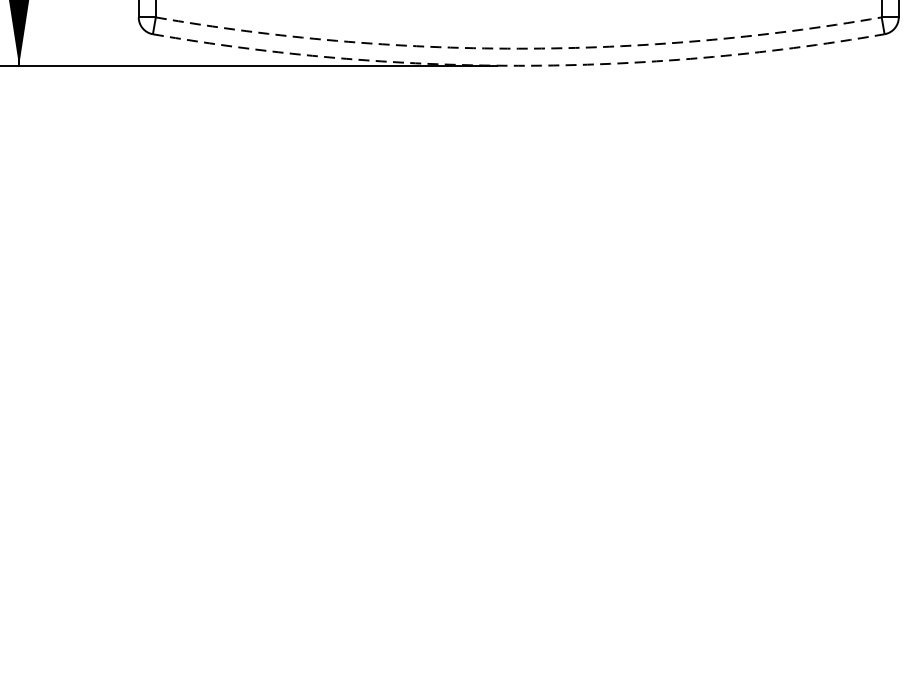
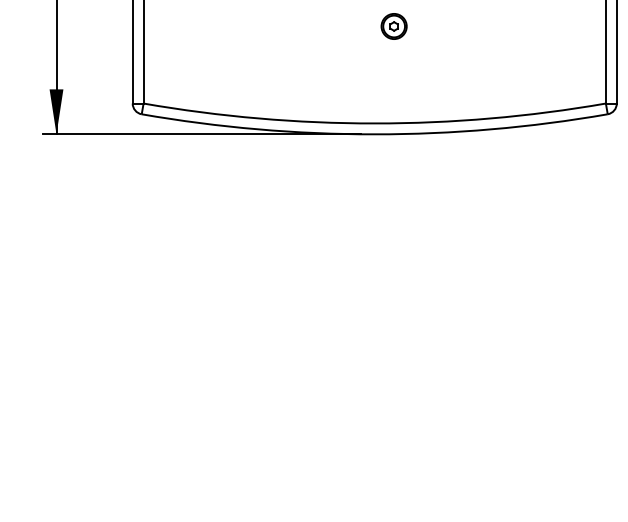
arc: (518, 48) -> (374, 123), dashed -> solid
arc: (518, 66) -> (374, 134), dashed -> solid

